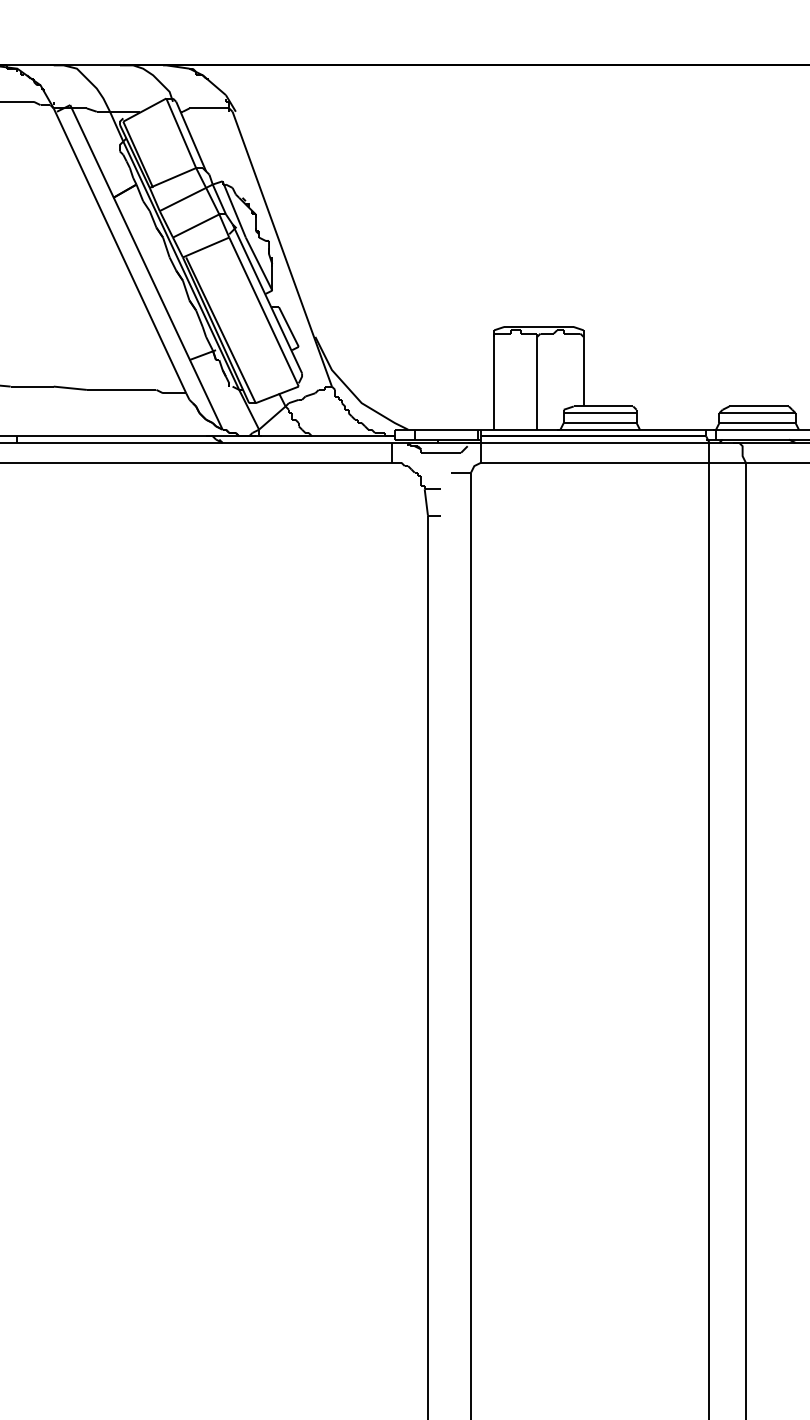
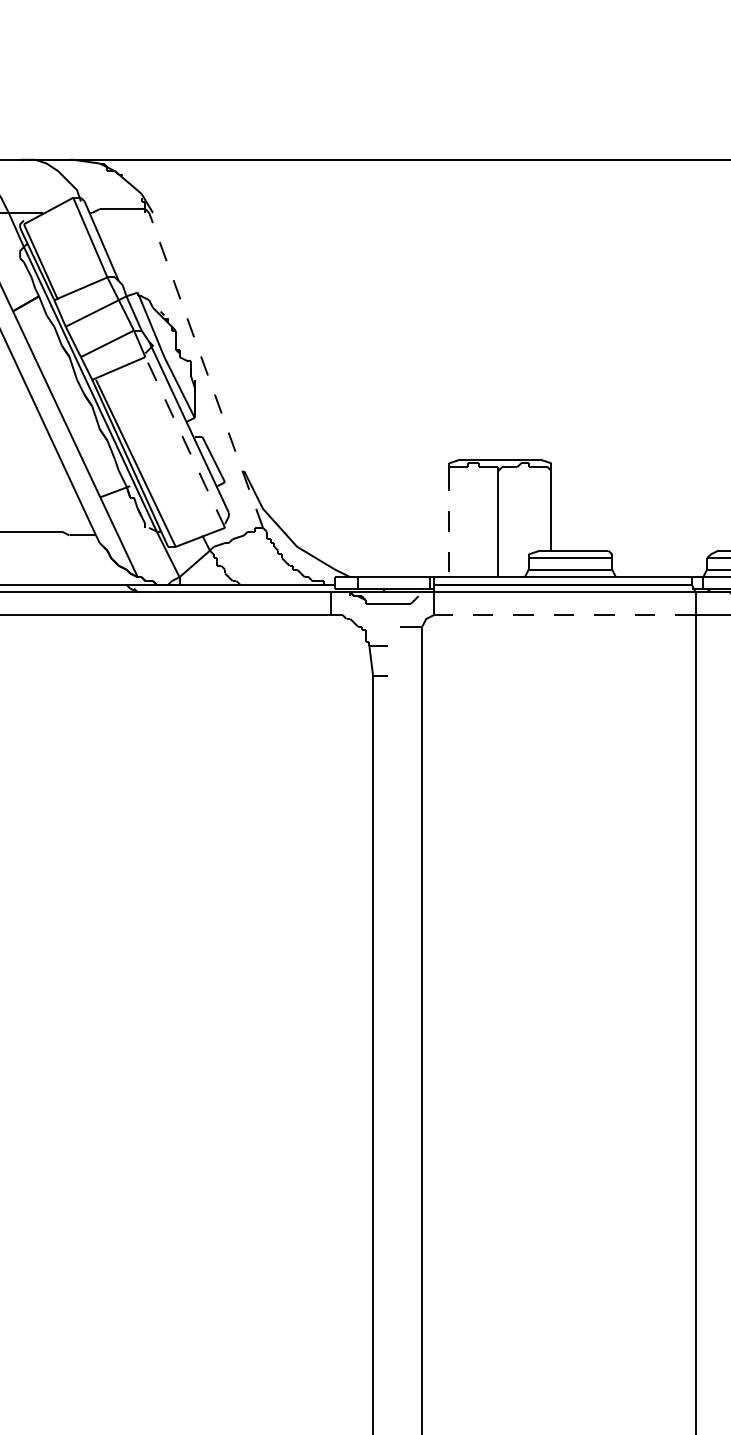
line: (282, 248) -> (206, 369), solid -> dashed
line: (263, 311) -> (184, 441), solid -> dashed
line: (494, 383) -> (449, 524), solid -> dashed
line: (594, 462) -> (563, 614), solid -> dashed

